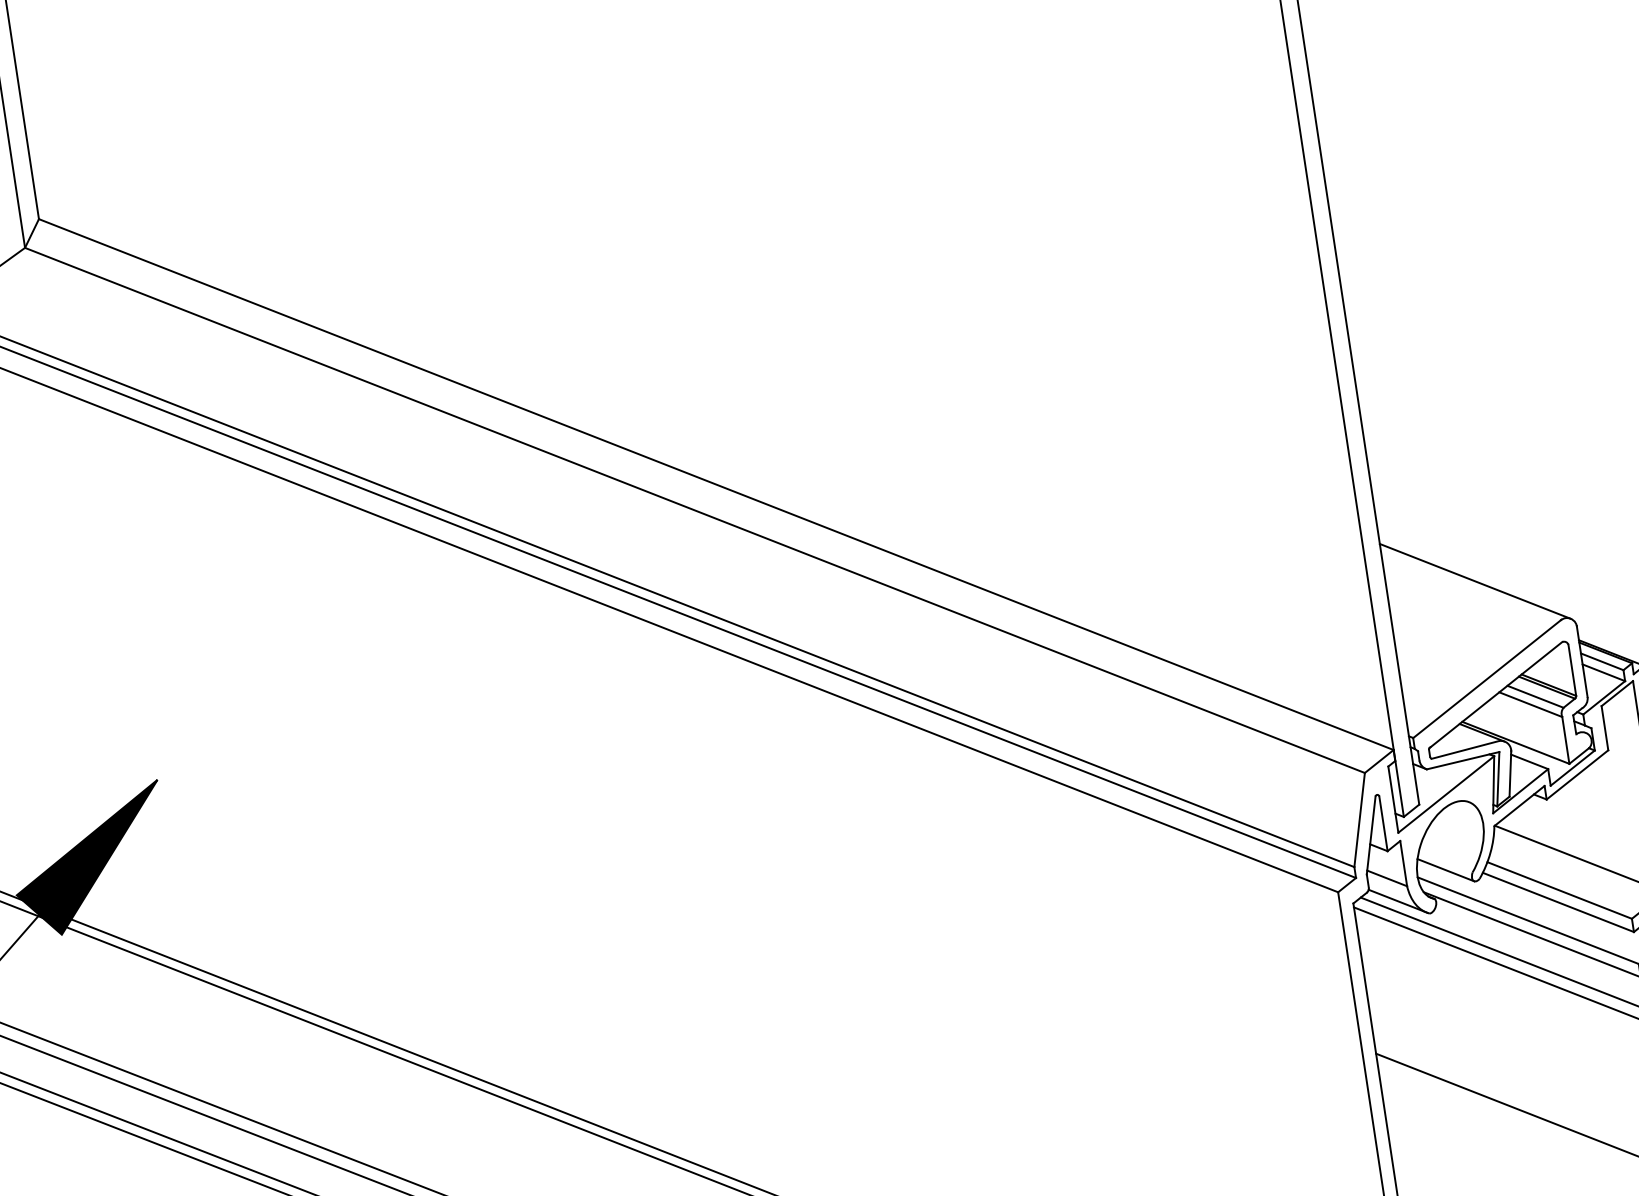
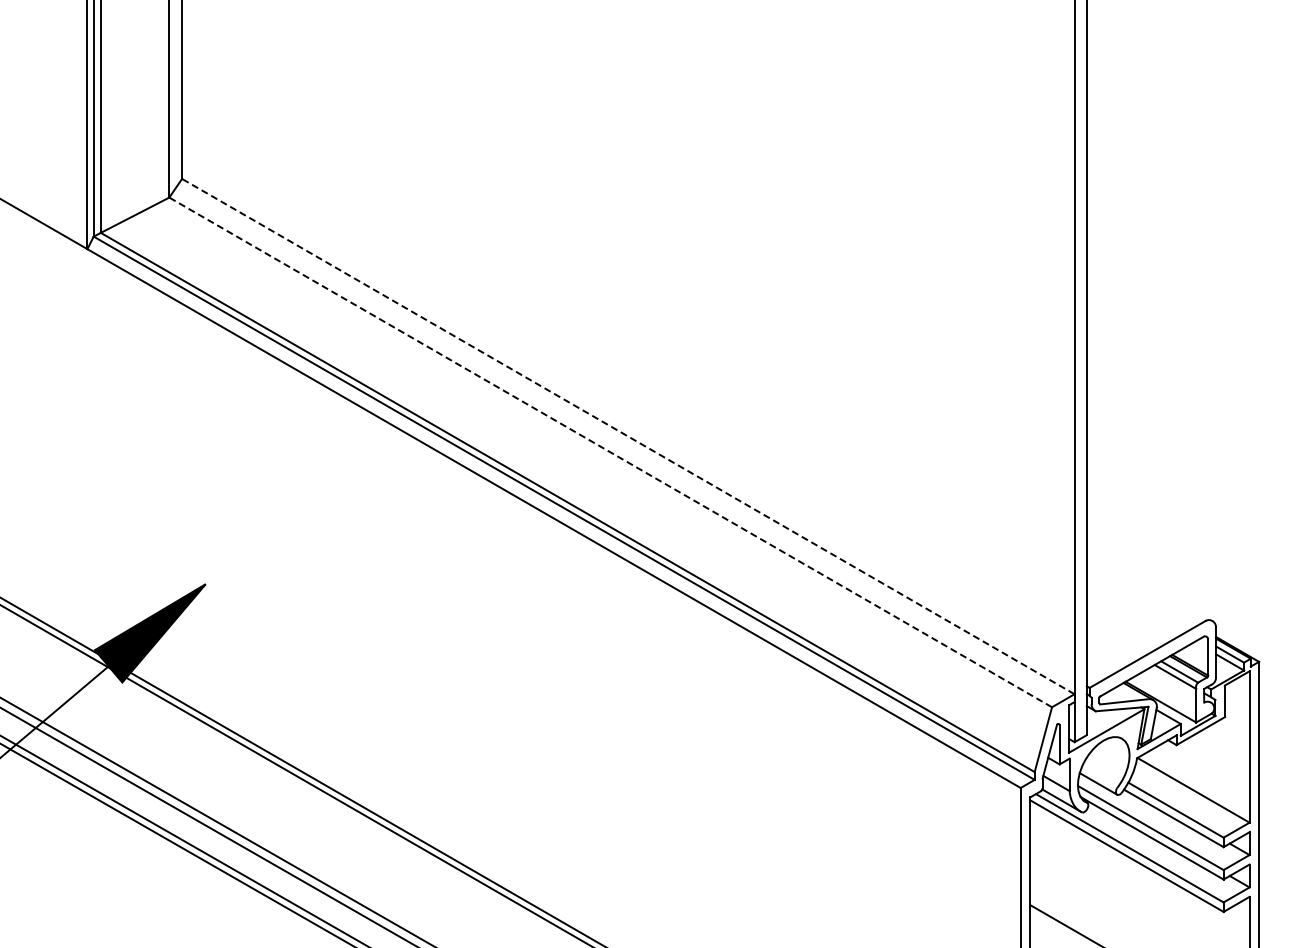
line: (715, 484) -> (627, 436), solid -> dashed
line: (694, 510) -> (610, 452), solid -> dashed
line: (1475, 581) -> (1149, 584), removed

